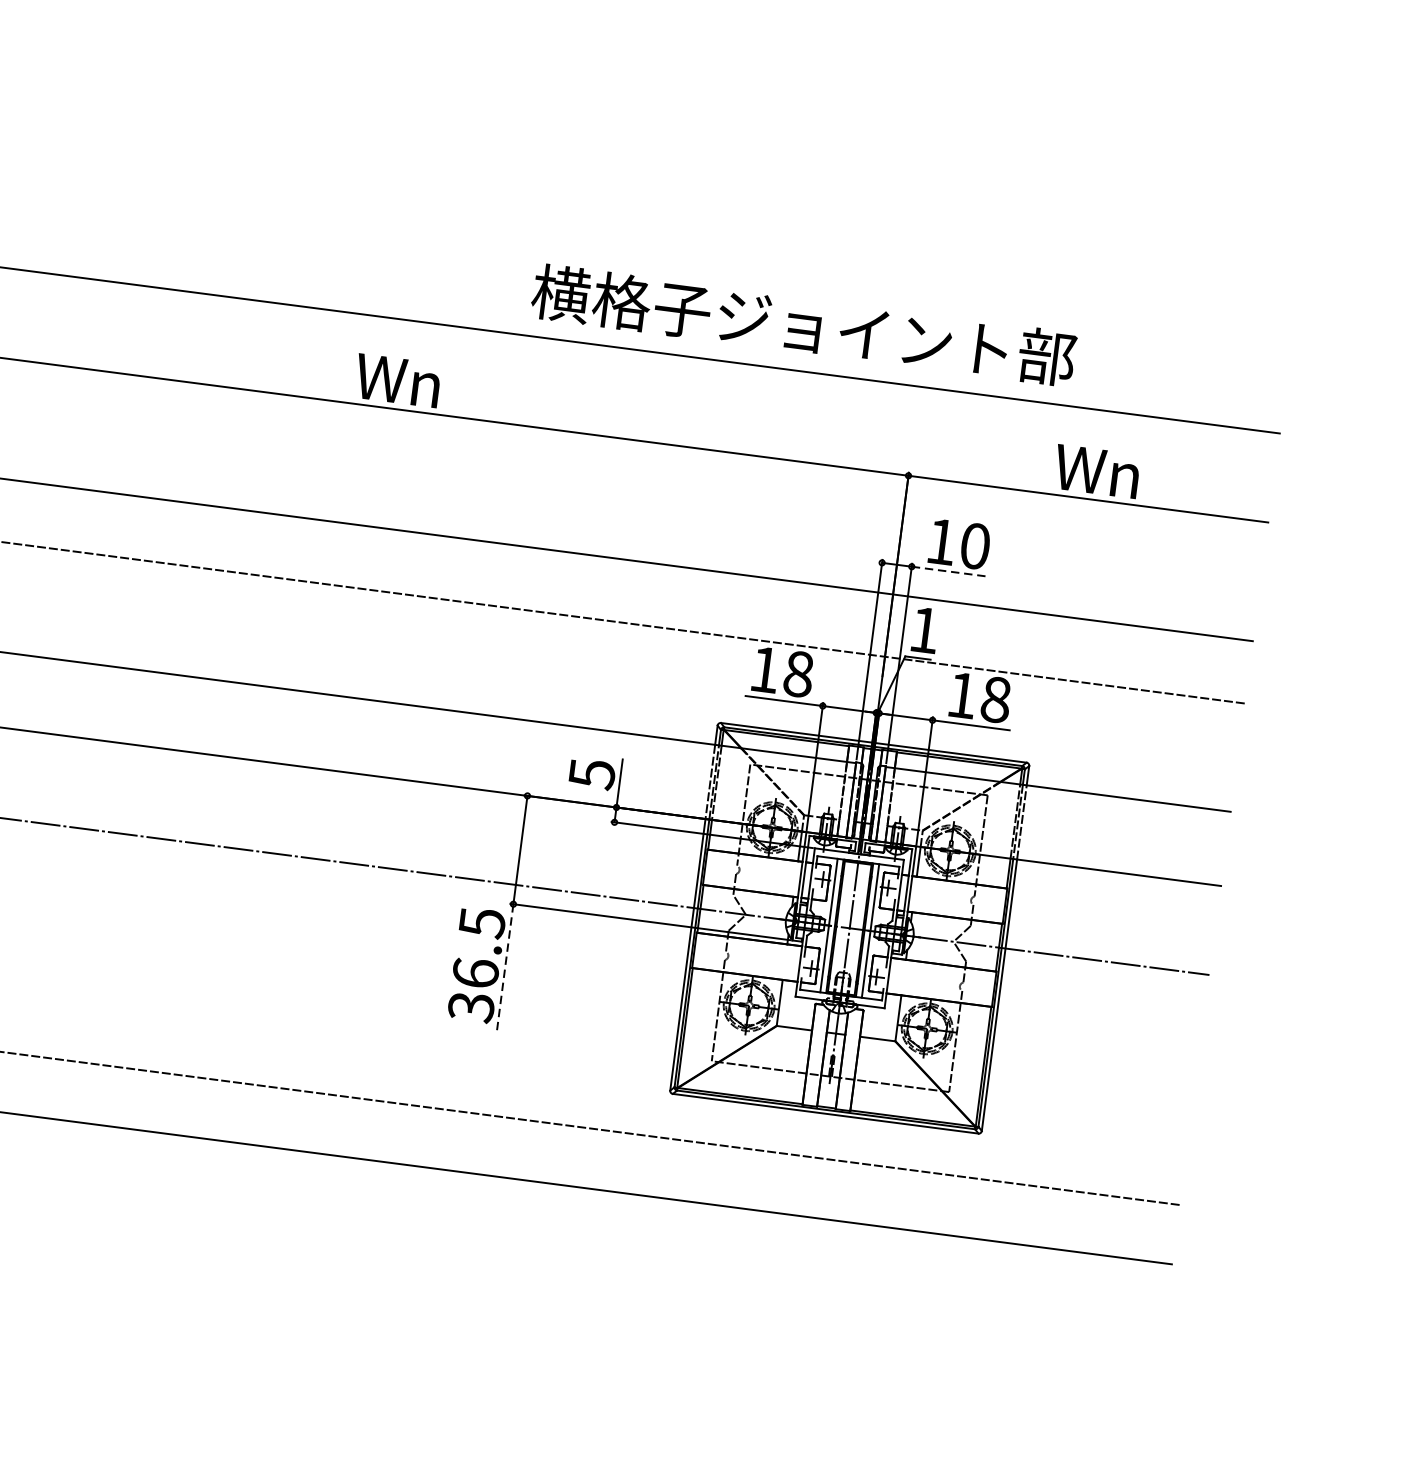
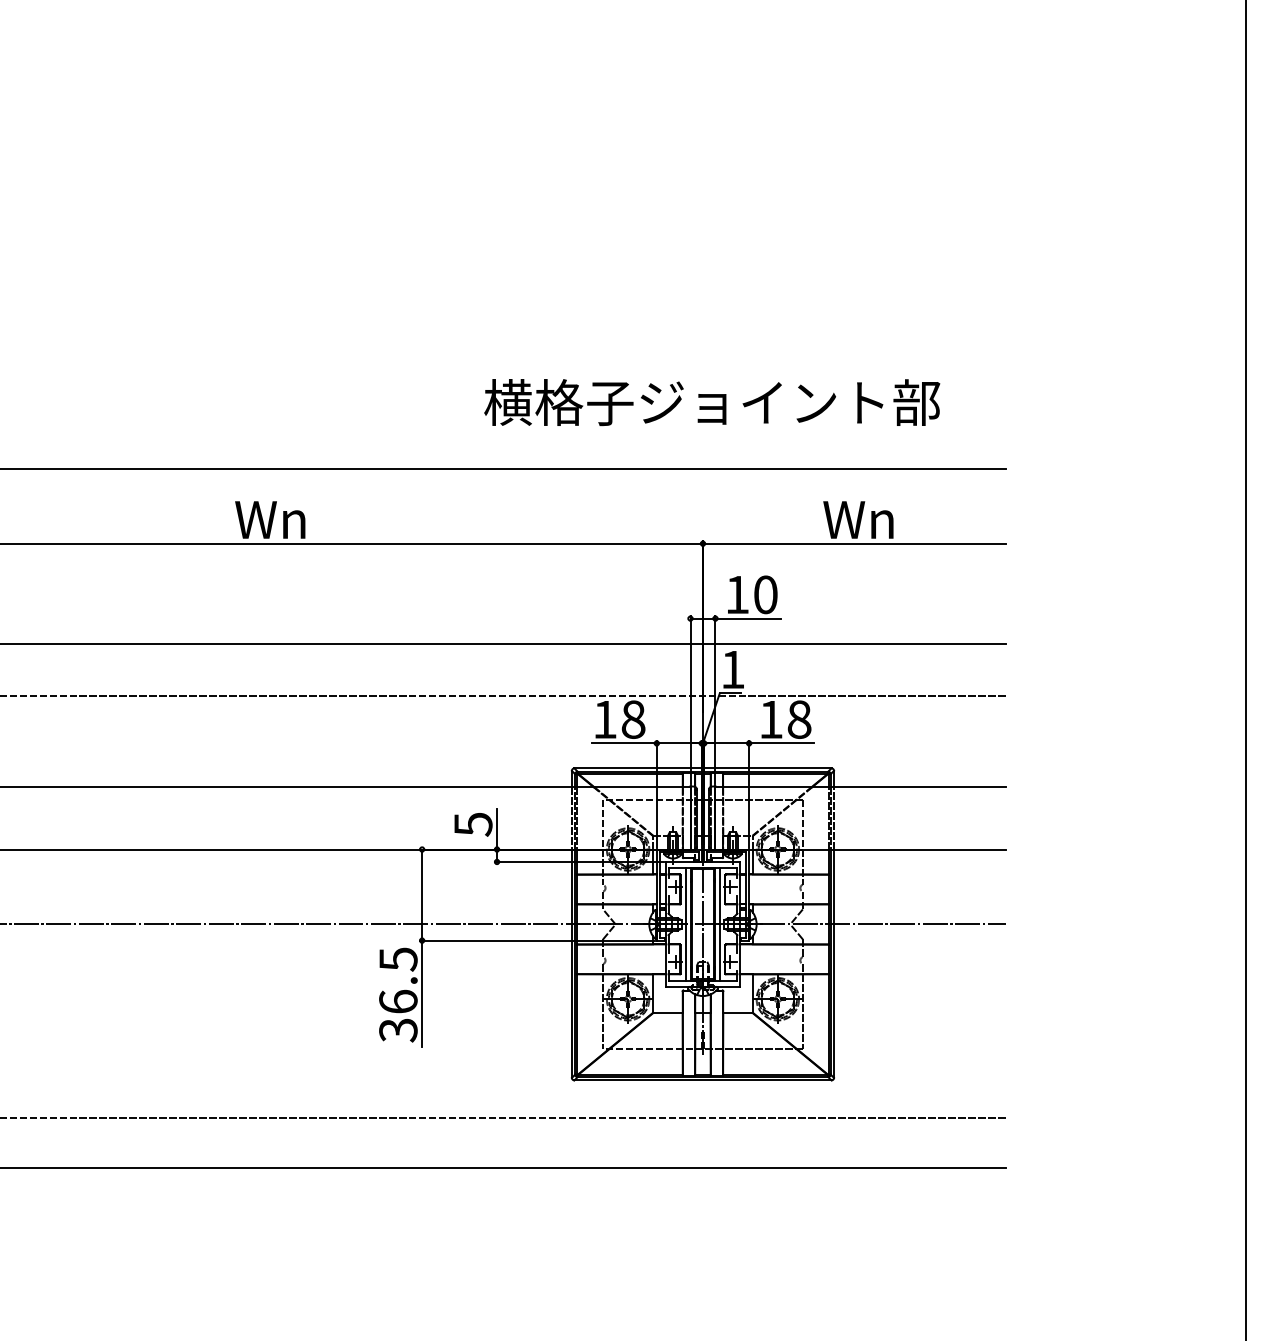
text: (804, 325) -> (712, 402), moved
line: (951, 571) -> (748, 618), dashed -> solid
line: (505, 967) -> (422, 993), dashed -> solid

